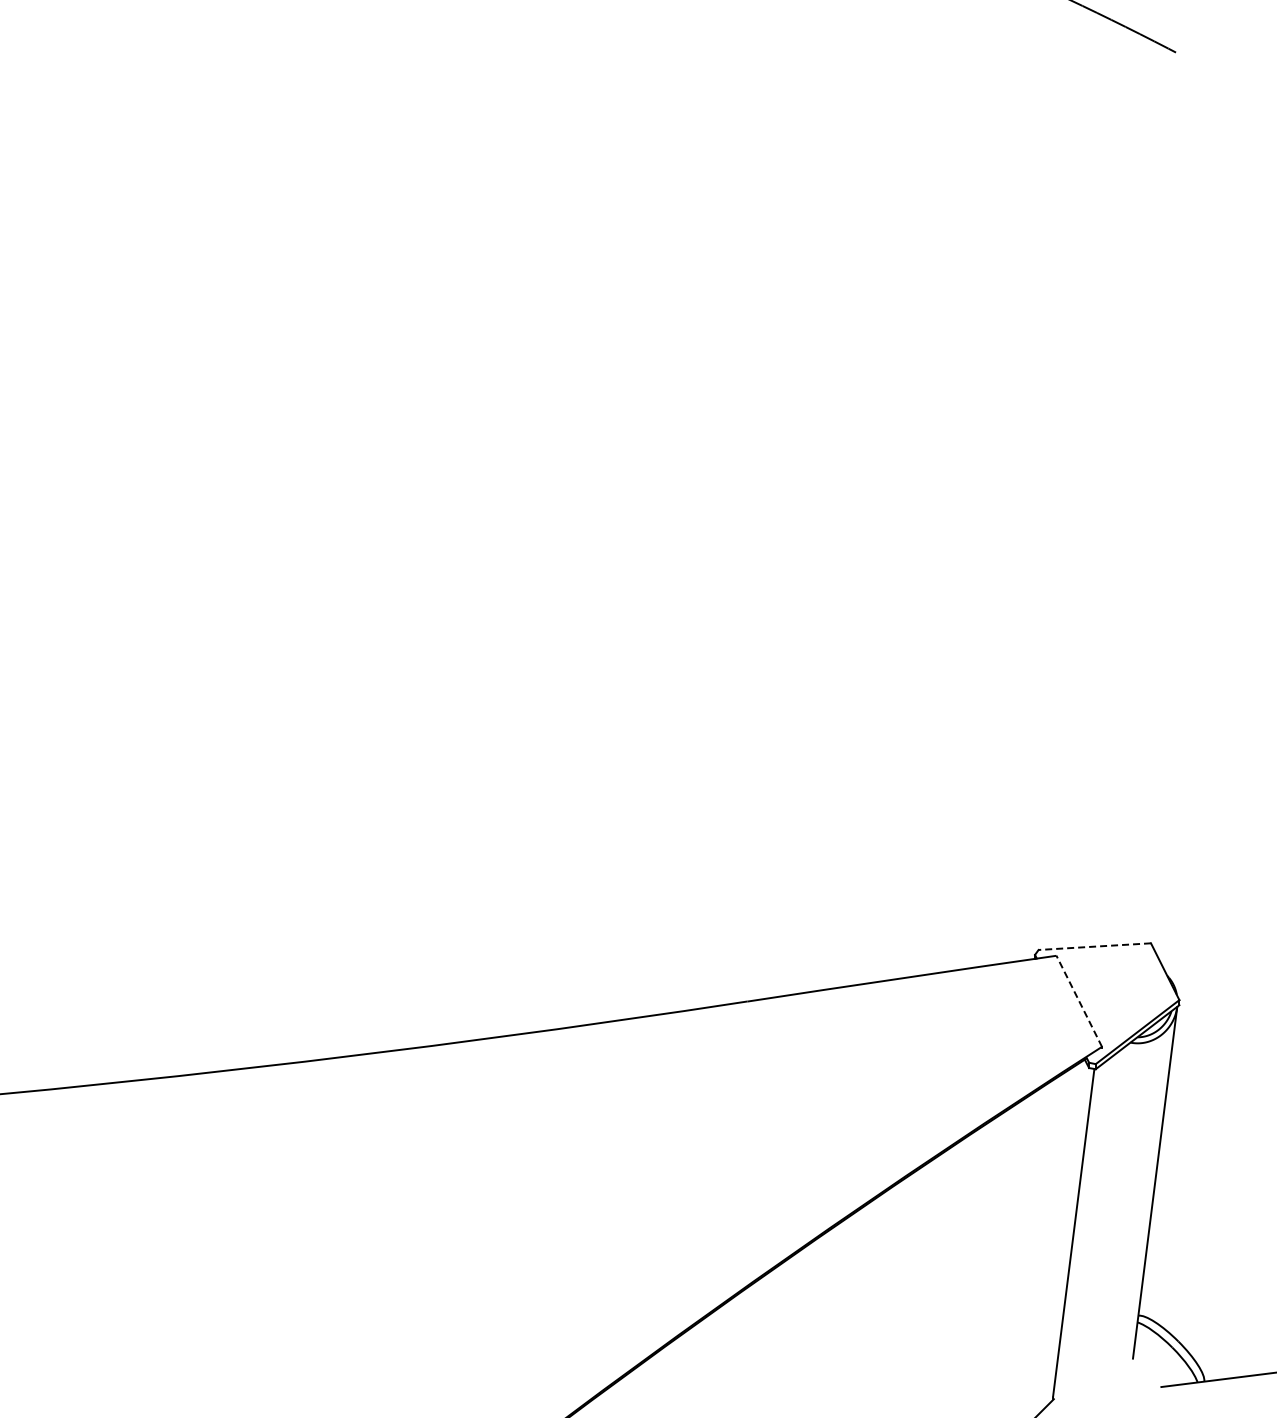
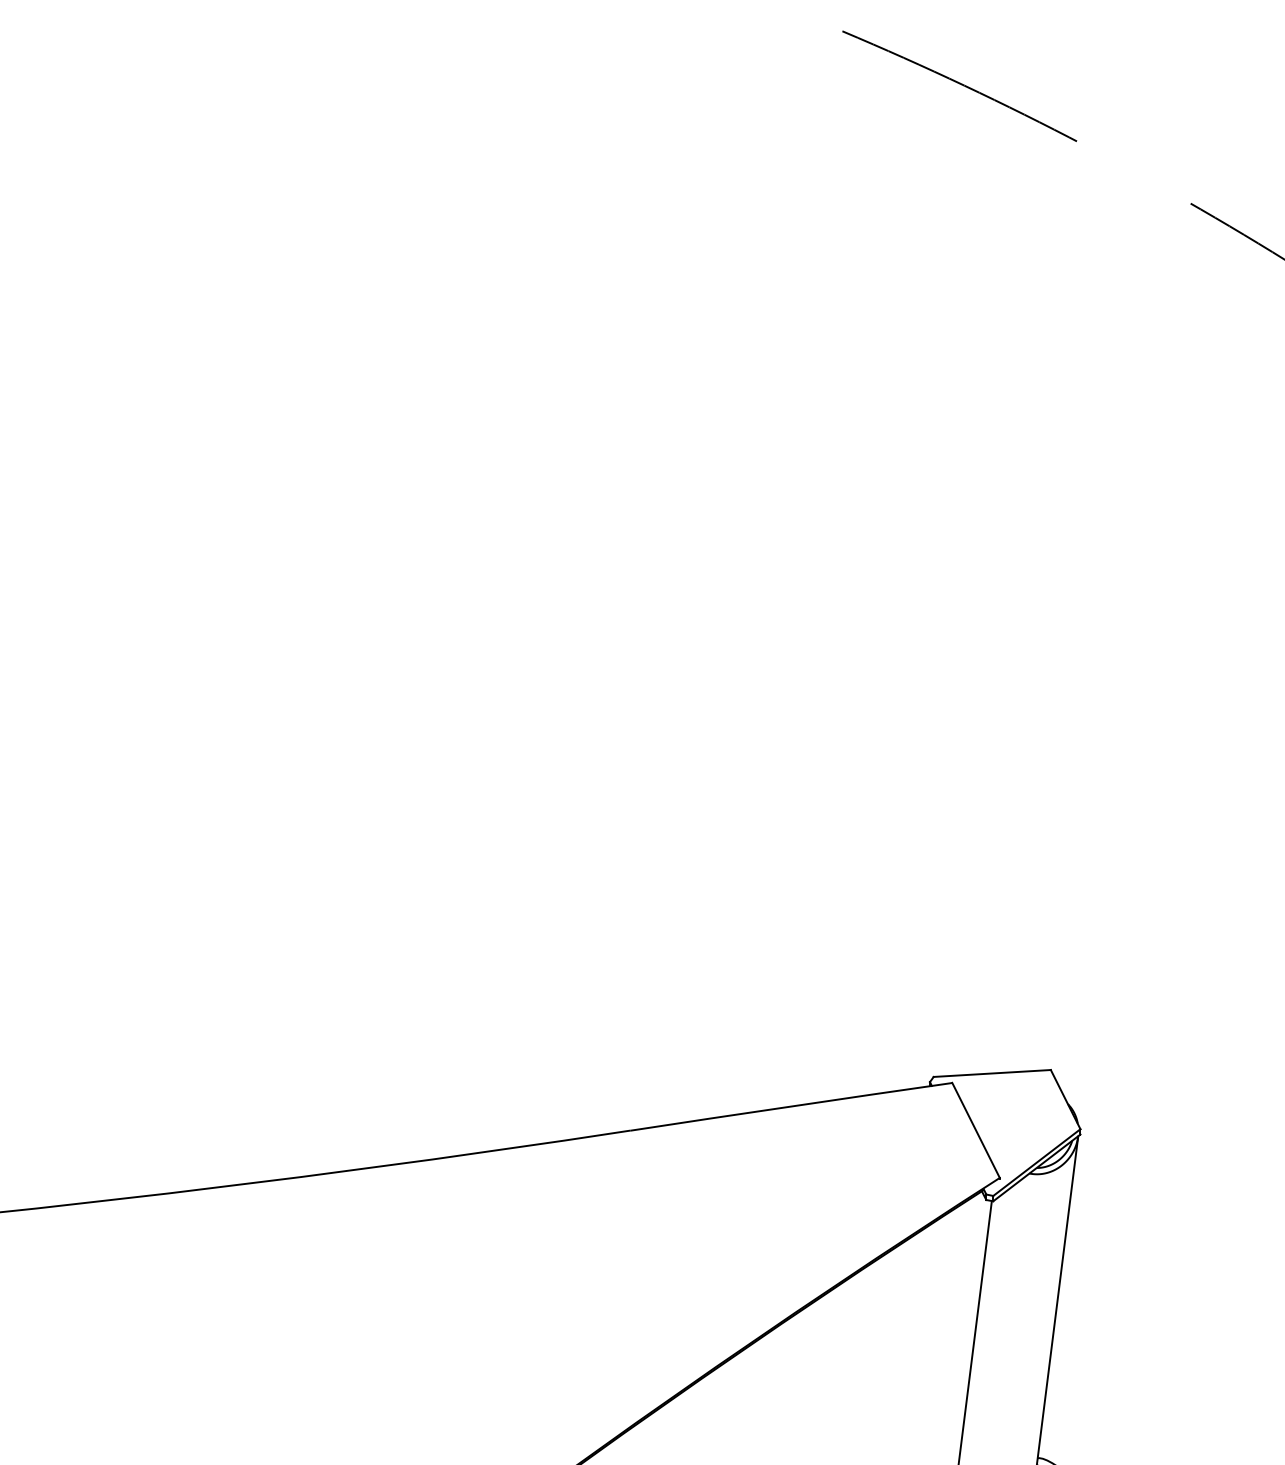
line: (1094, 946) -> (991, 1073), dashed -> solid
line: (1079, 1000) -> (976, 1129), dashed -> solid

